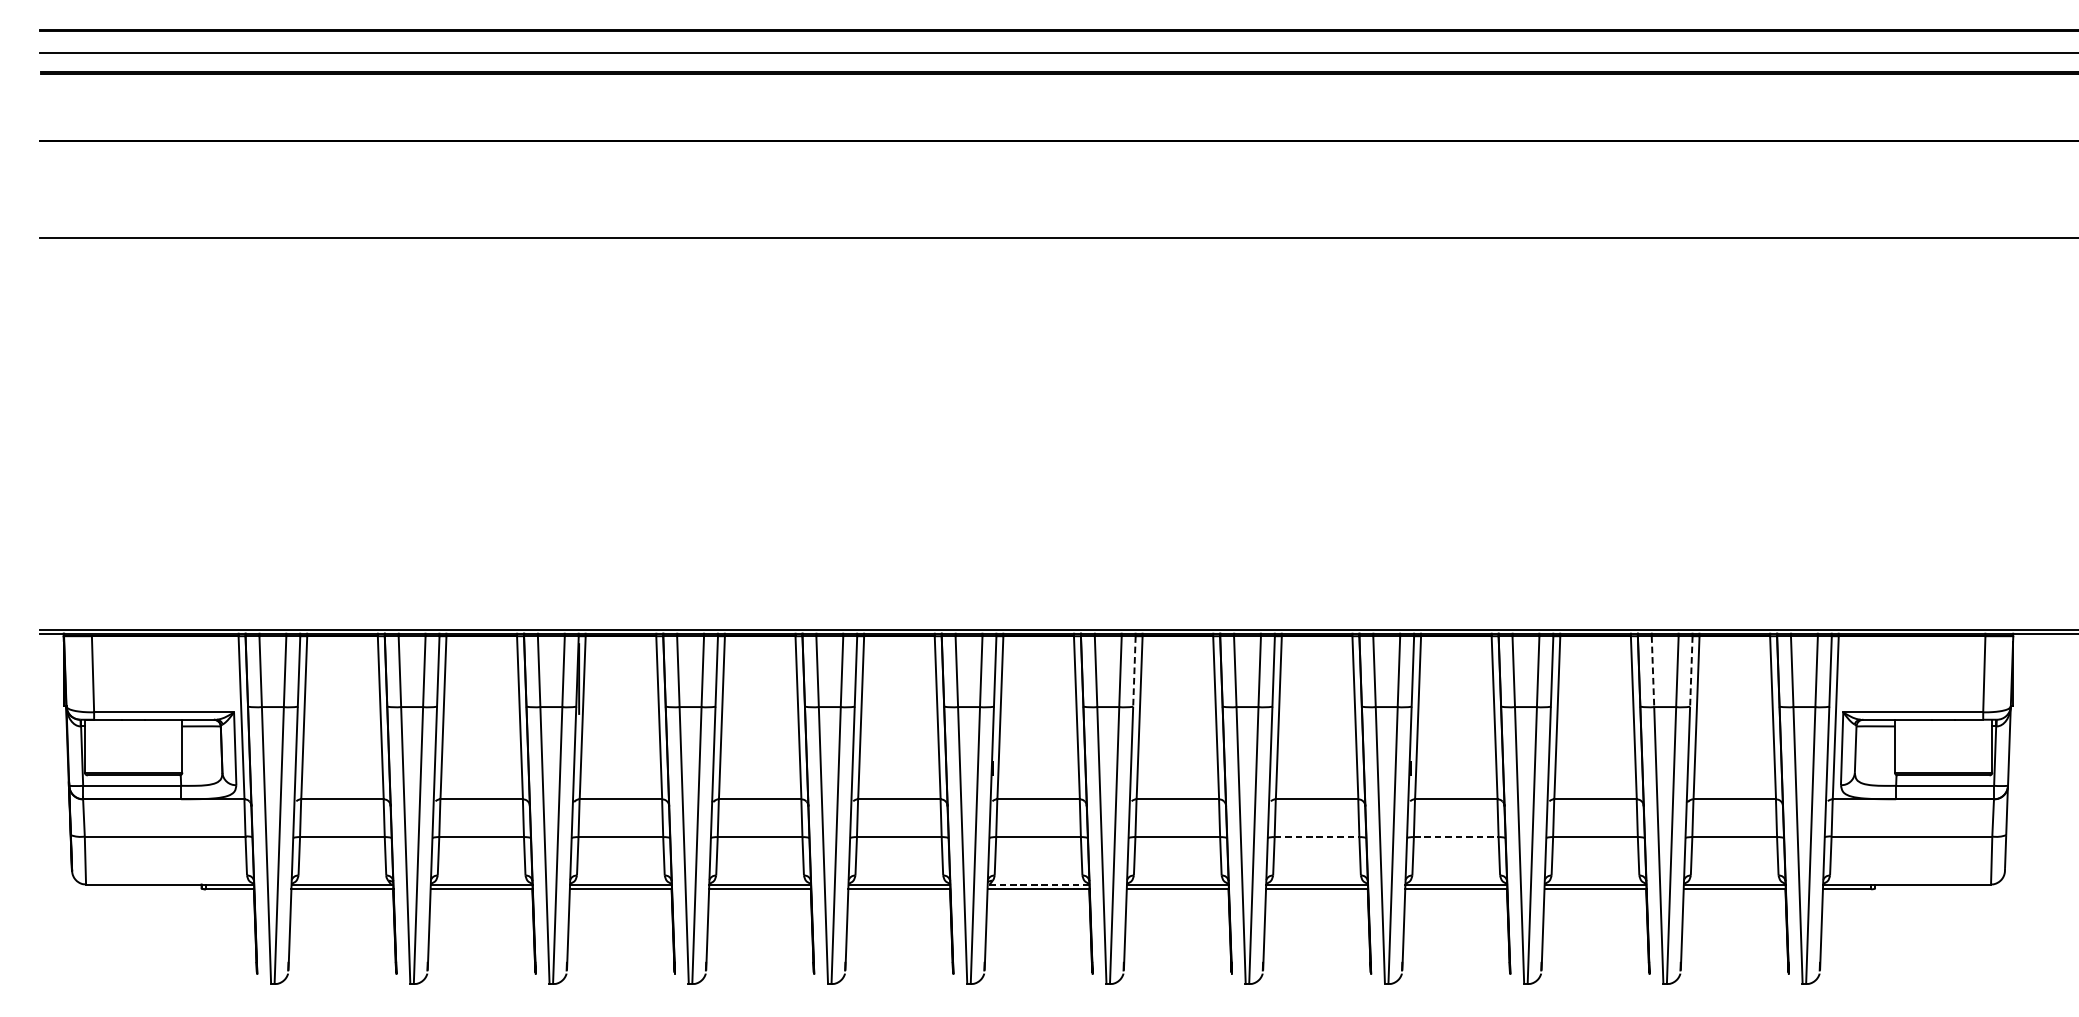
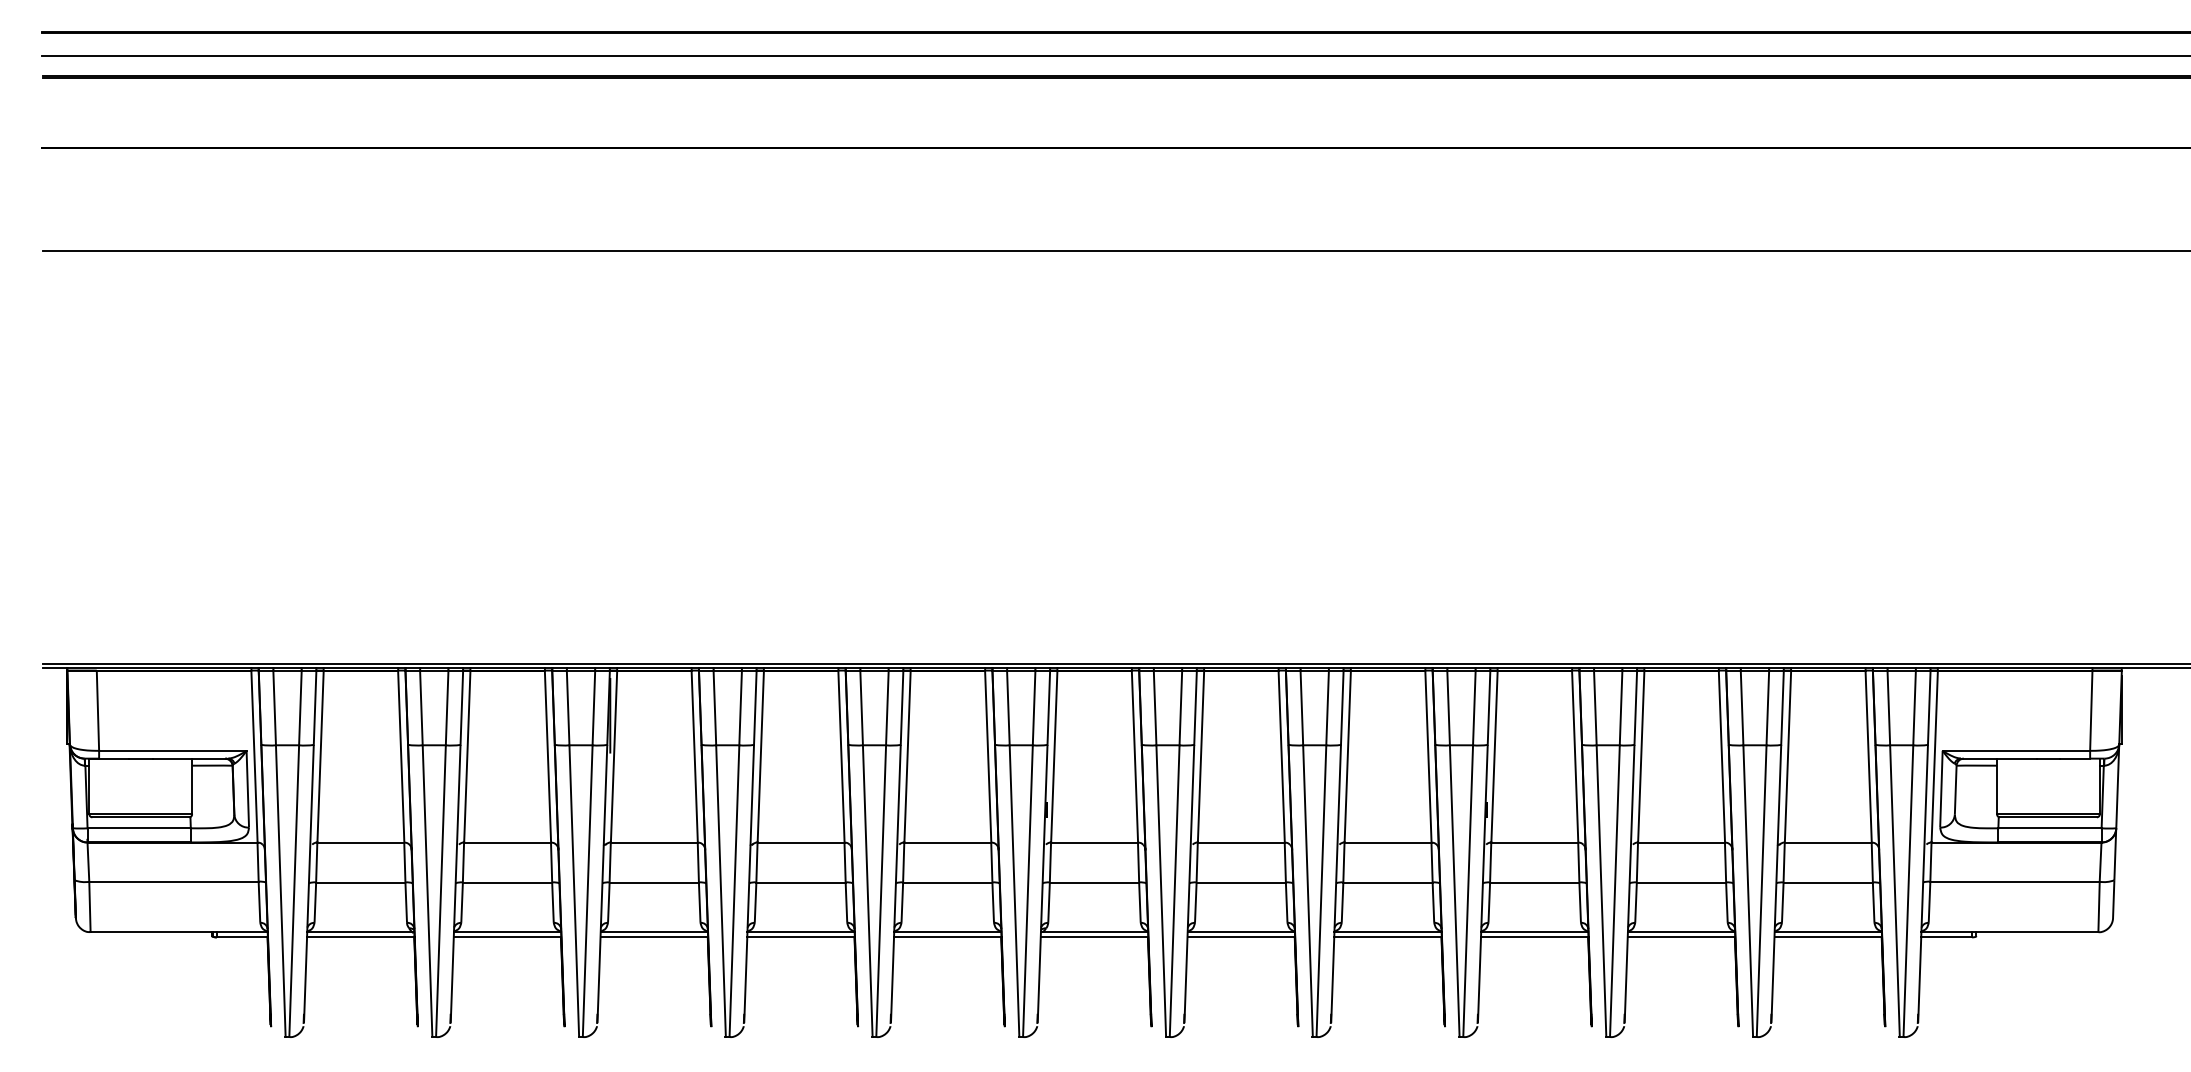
line: (1134, 672) -> (1195, 708), dashed -> solid
line: (1653, 672) -> (1742, 708), dashed -> solid
line: (1691, 672) -> (1782, 708), dashed -> solid
line: (1316, 837) -> (1387, 882), dashed -> solid
line: (1456, 837) -> (1534, 882), dashed -> solid
line: (1039, 884) -> (1095, 932), dashed -> solid

